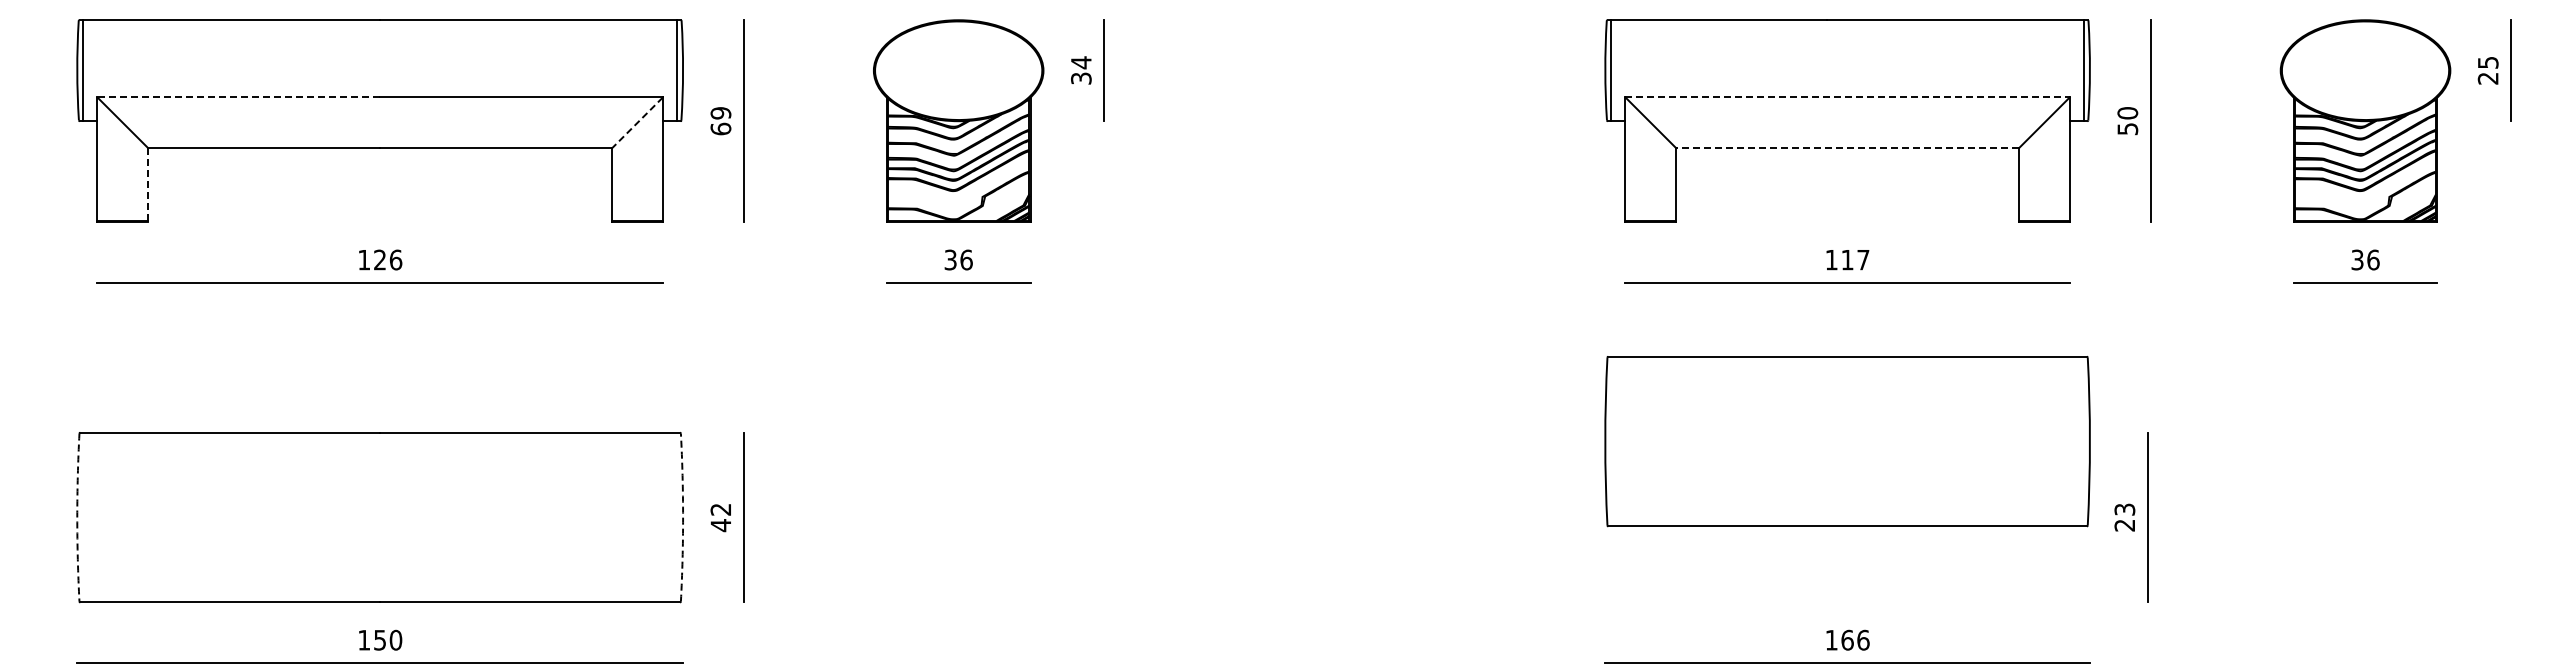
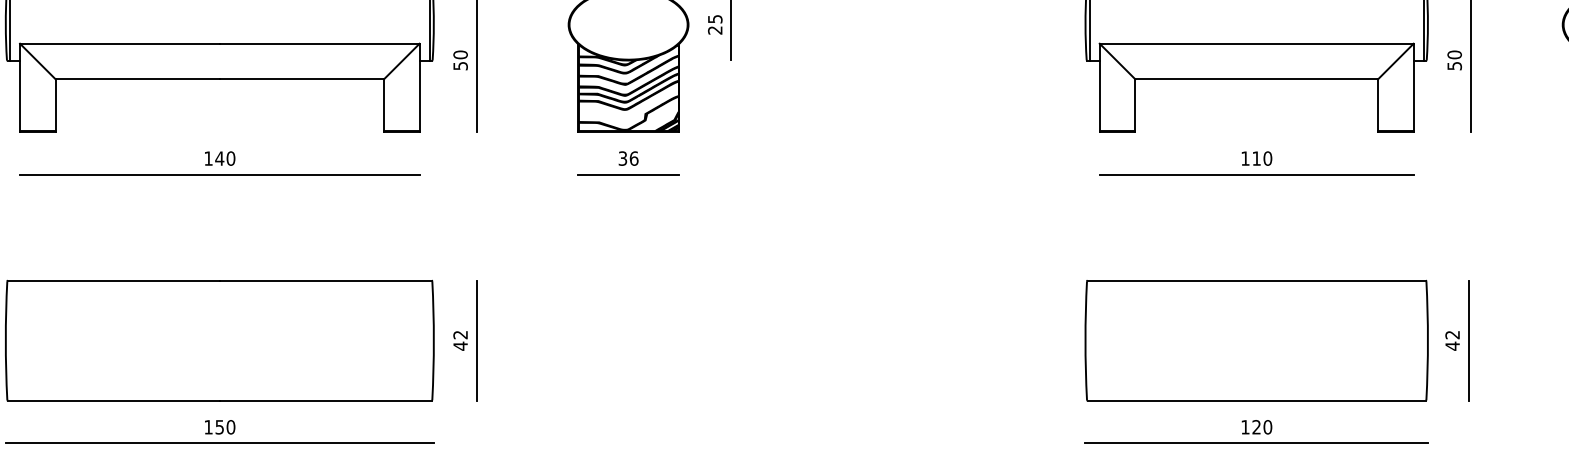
text: (1081, 70) -> (715, 24), 34 -> 25
line: (238, 97) -> (119, 43), dashed -> solid
line: (1848, 97) -> (1257, 43), dashed -> solid
text: (720, 121) -> (460, 60), 69 -> 50
line: (637, 122) -> (401, 61), dashed -> solid
line: (1847, 147) -> (1256, 79), dashed -> solid
line: (147, 185) -> (55, 105), dashed -> solid
text: (387, 259) -> (224, 158), 126 -> 140
text: (1863, 259) -> (1267, 158), 117 -> 110
part: (1847, 441) -> (1256, 340), moved
arc: (77, 517) -> (5, 340), dashed -> solid
arc: (683, 517) -> (434, 340), dashed -> solid
text: (2124, 517) -> (1452, 340), 23 -> 42
text: (1855, 639) -> (1262, 426), 166 -> 120

